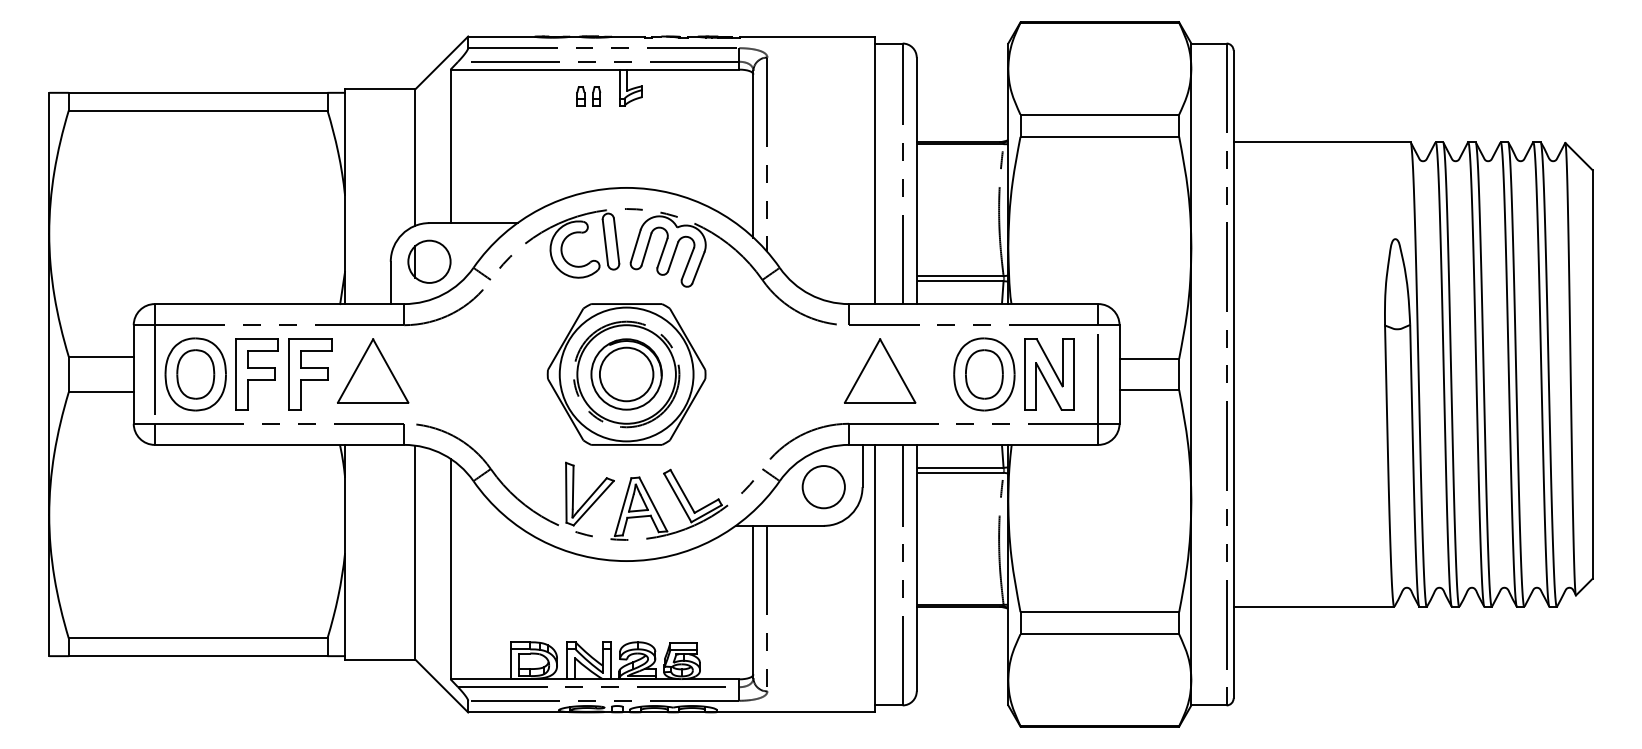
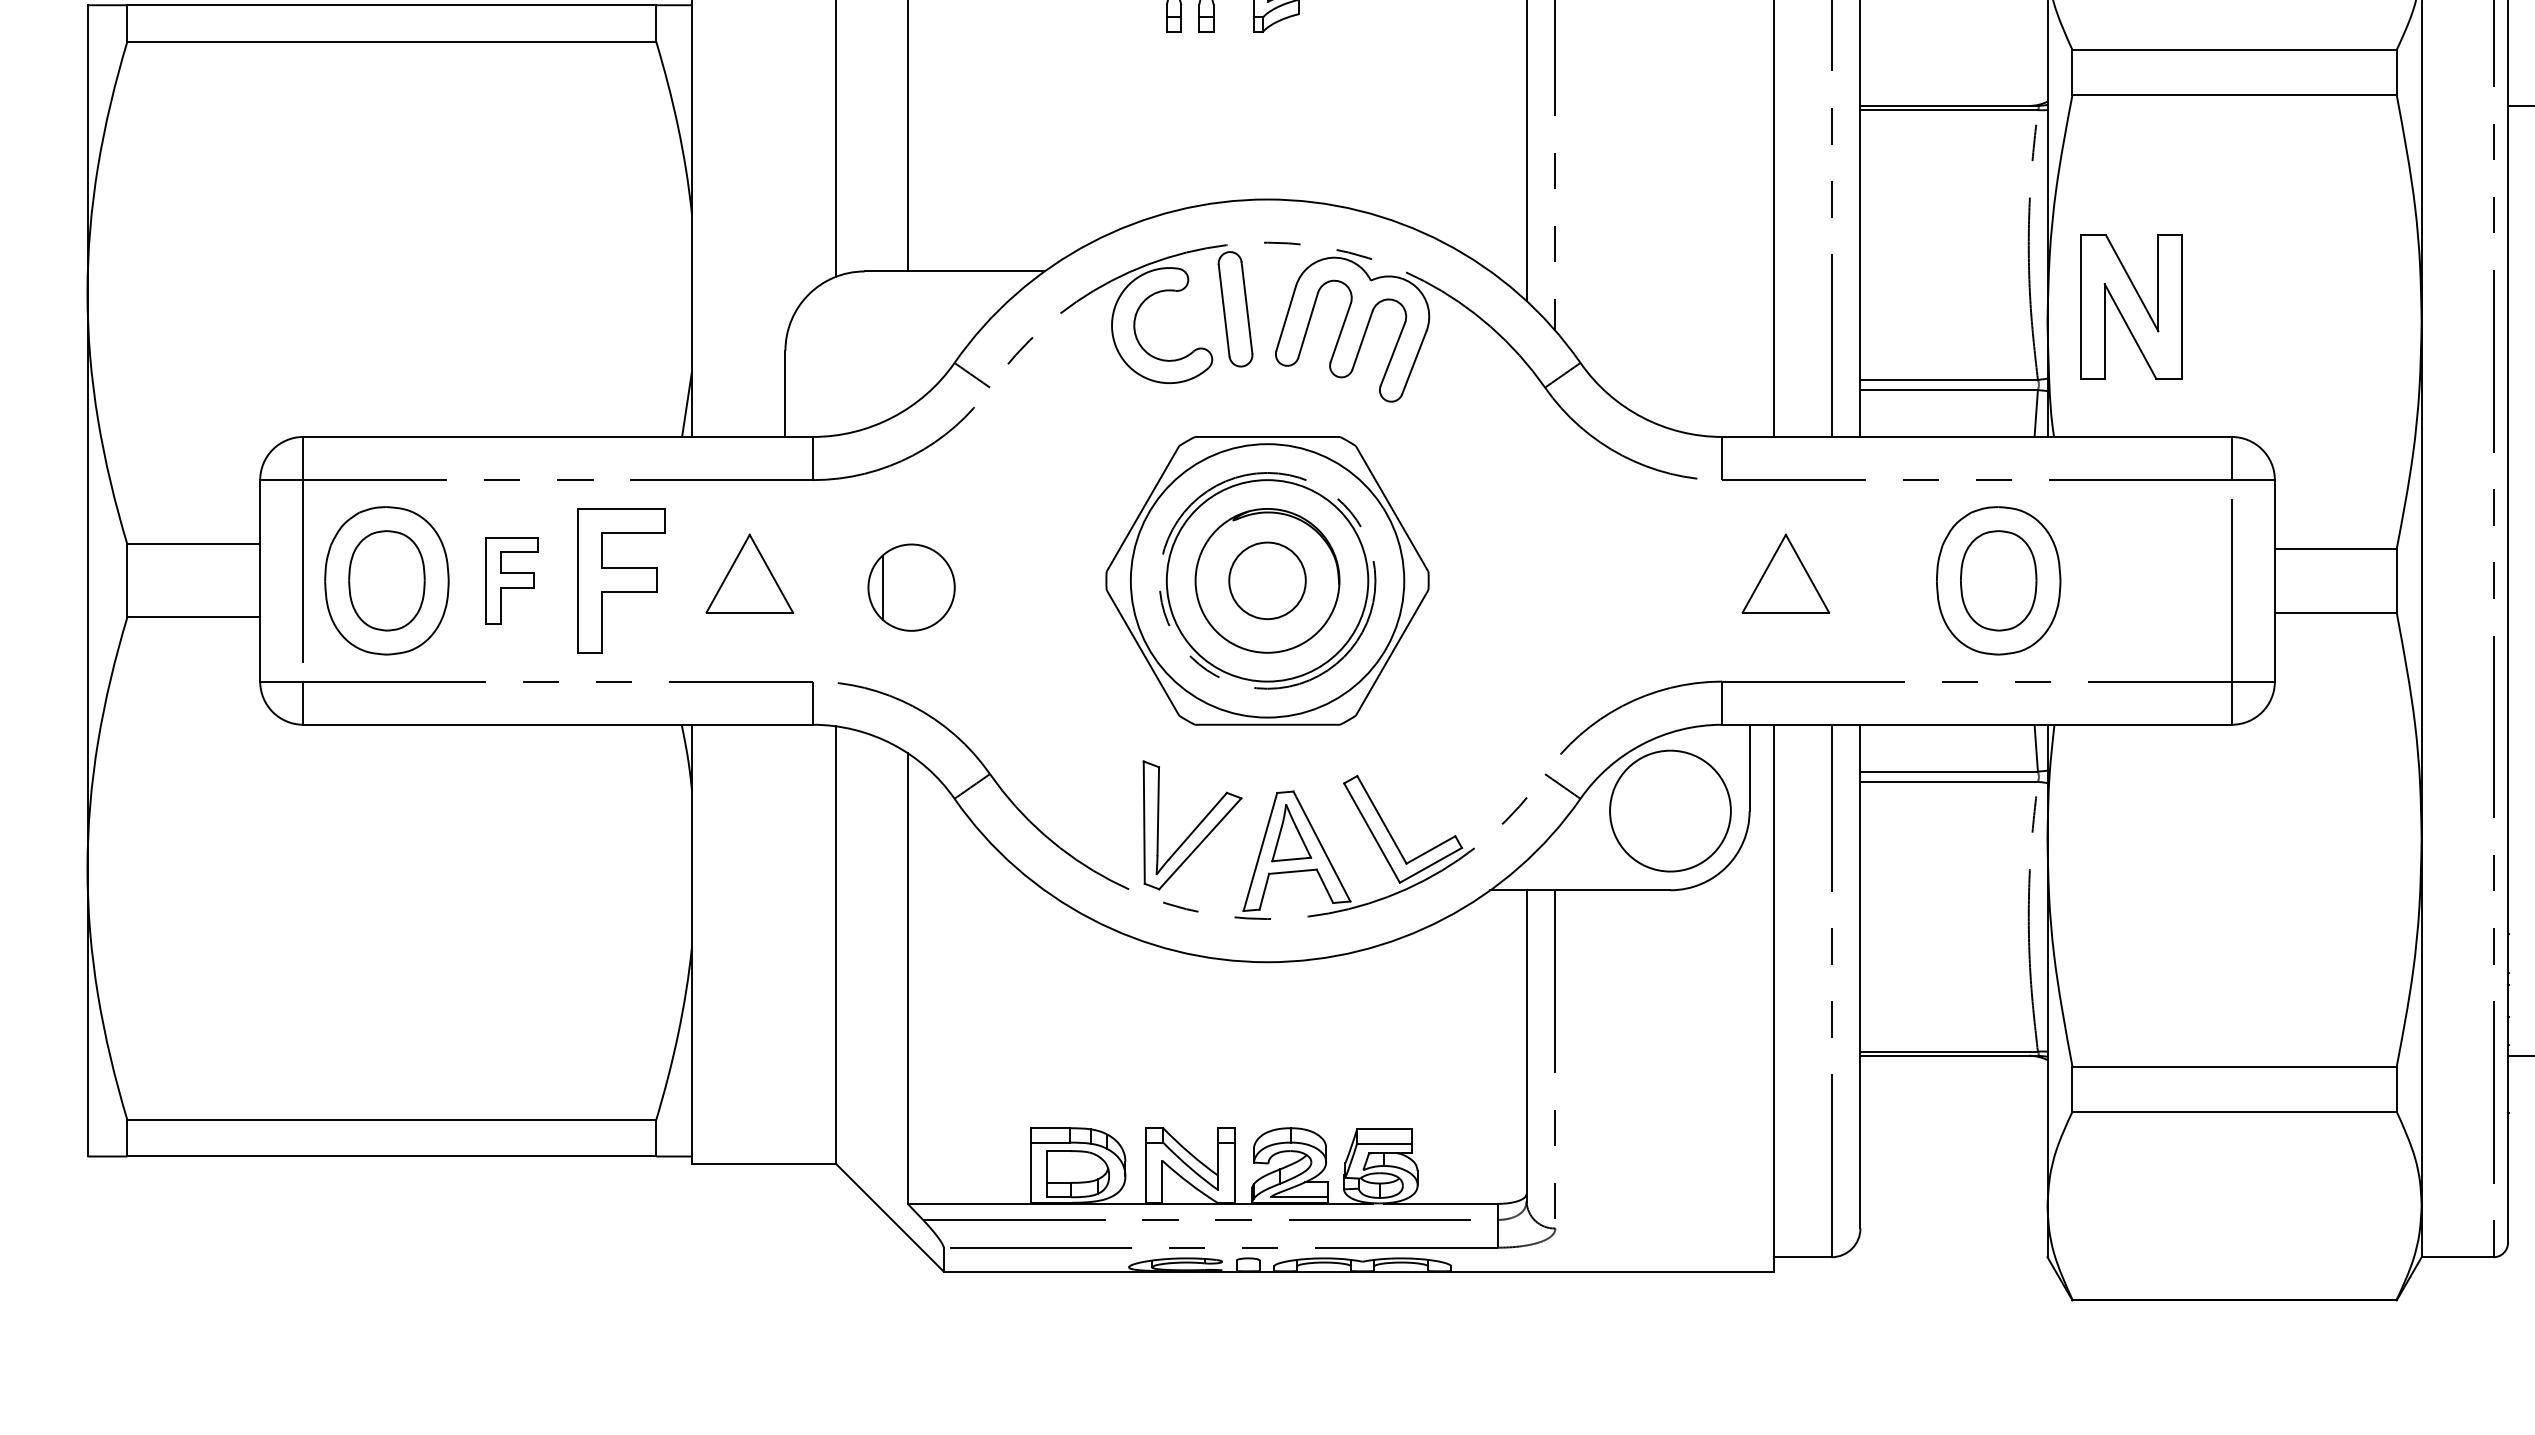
part: (429, 261) -> (911, 587), moved
part: (373, 370) -> (750, 572), size x0.6
part: (880, 370) -> (1786, 572), size x0.6
part: (256, 374) -> (511, 580), size x0.6
circle: (626, 374) -> (1267, 580), size x0.7
part: (1049, 374) -> (2131, 307), moved
circle: (823, 487) -> (1669, 811), size x1.4

